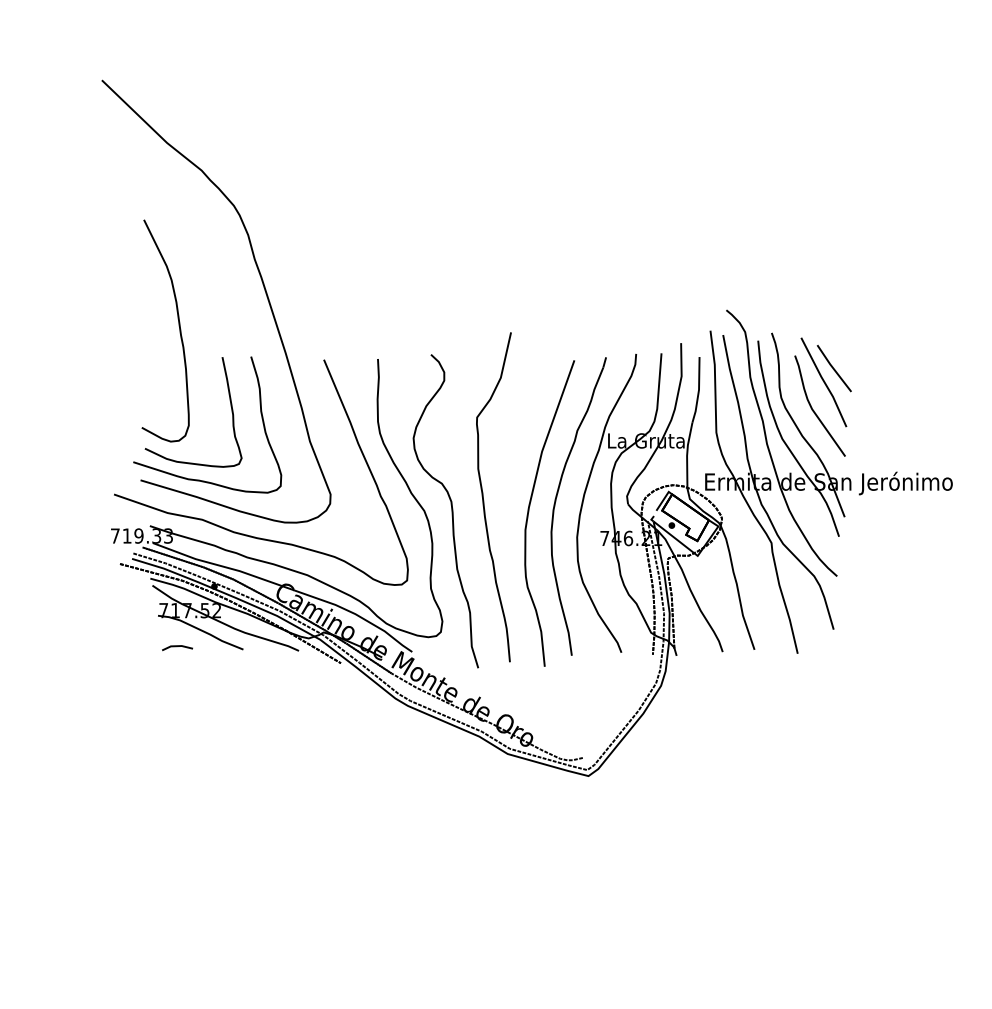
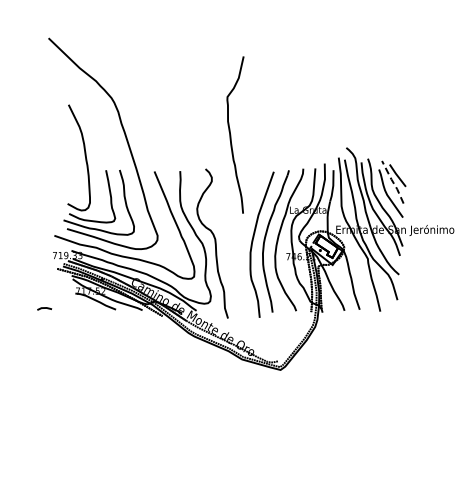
line: (825, 382) -> (393, 182), solid -> dashed
curve: (485, 496) -> (231, 134), moved
line: (177, 647) -> (44, 308), moved

